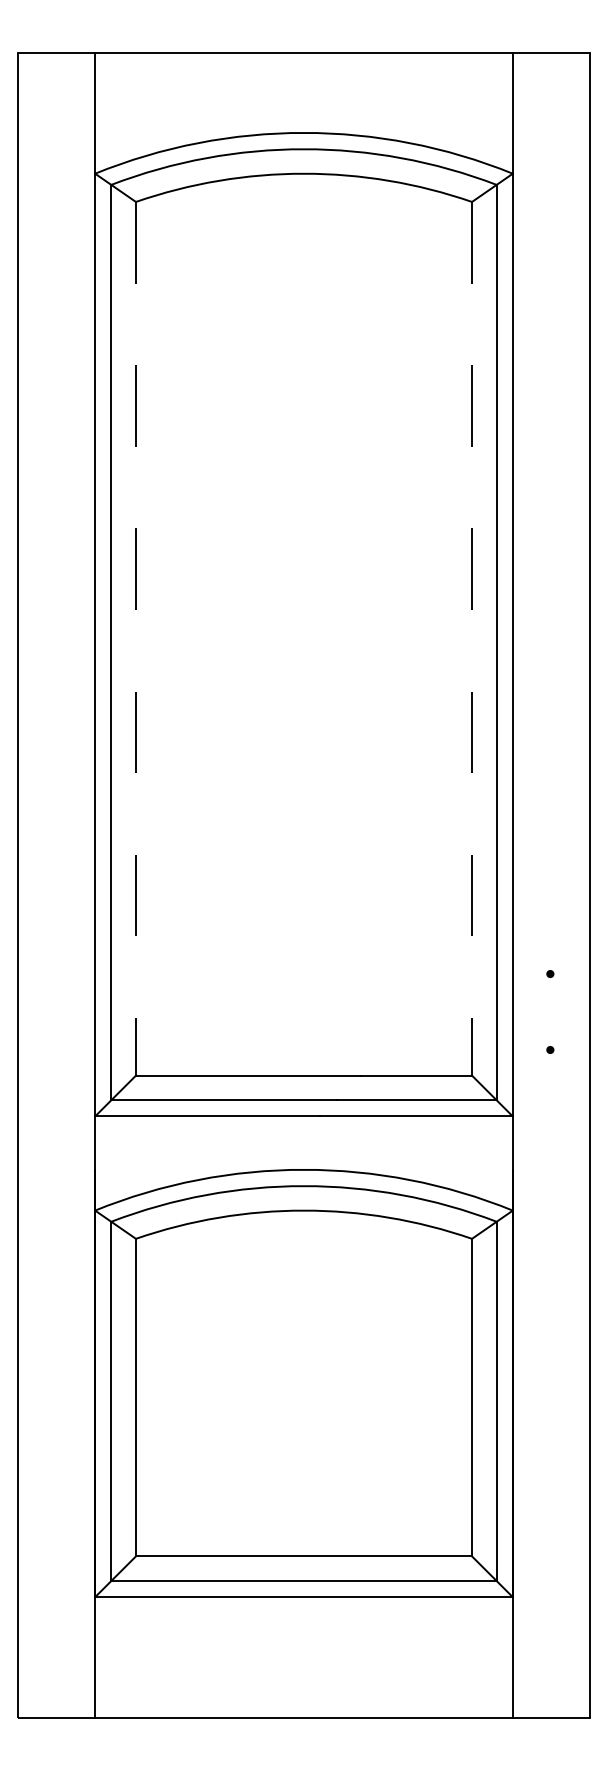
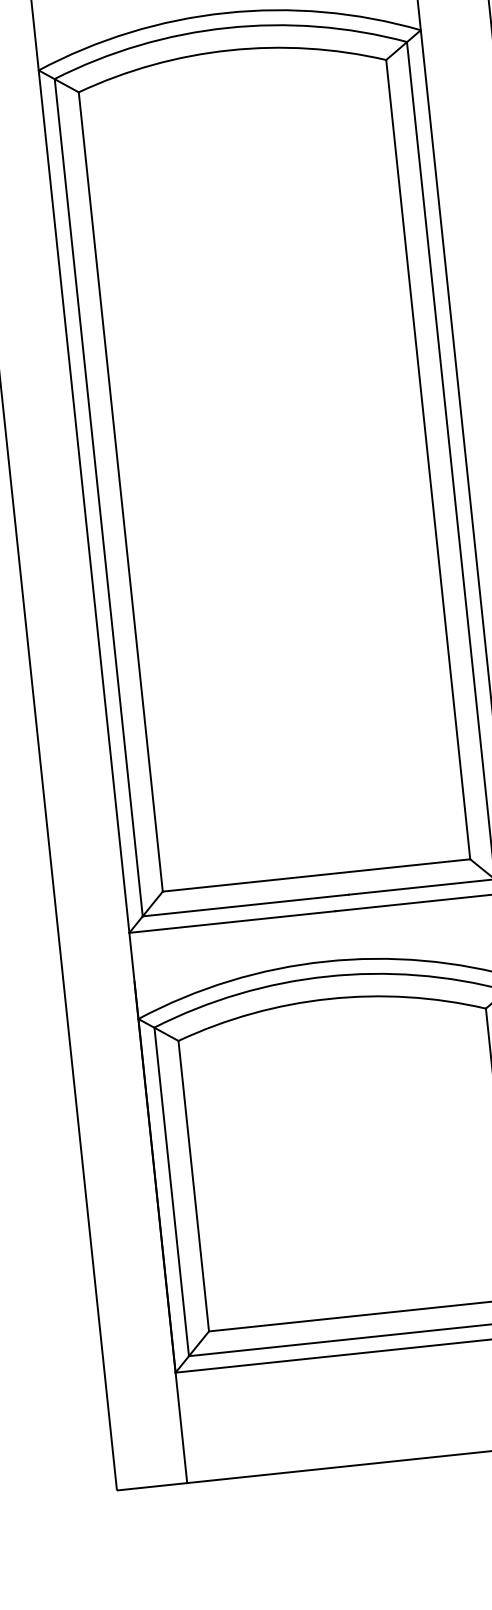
line: (135, 638) -> (120, 491), dashed -> solid
line: (472, 638) -> (428, 459), dashed -> solid

